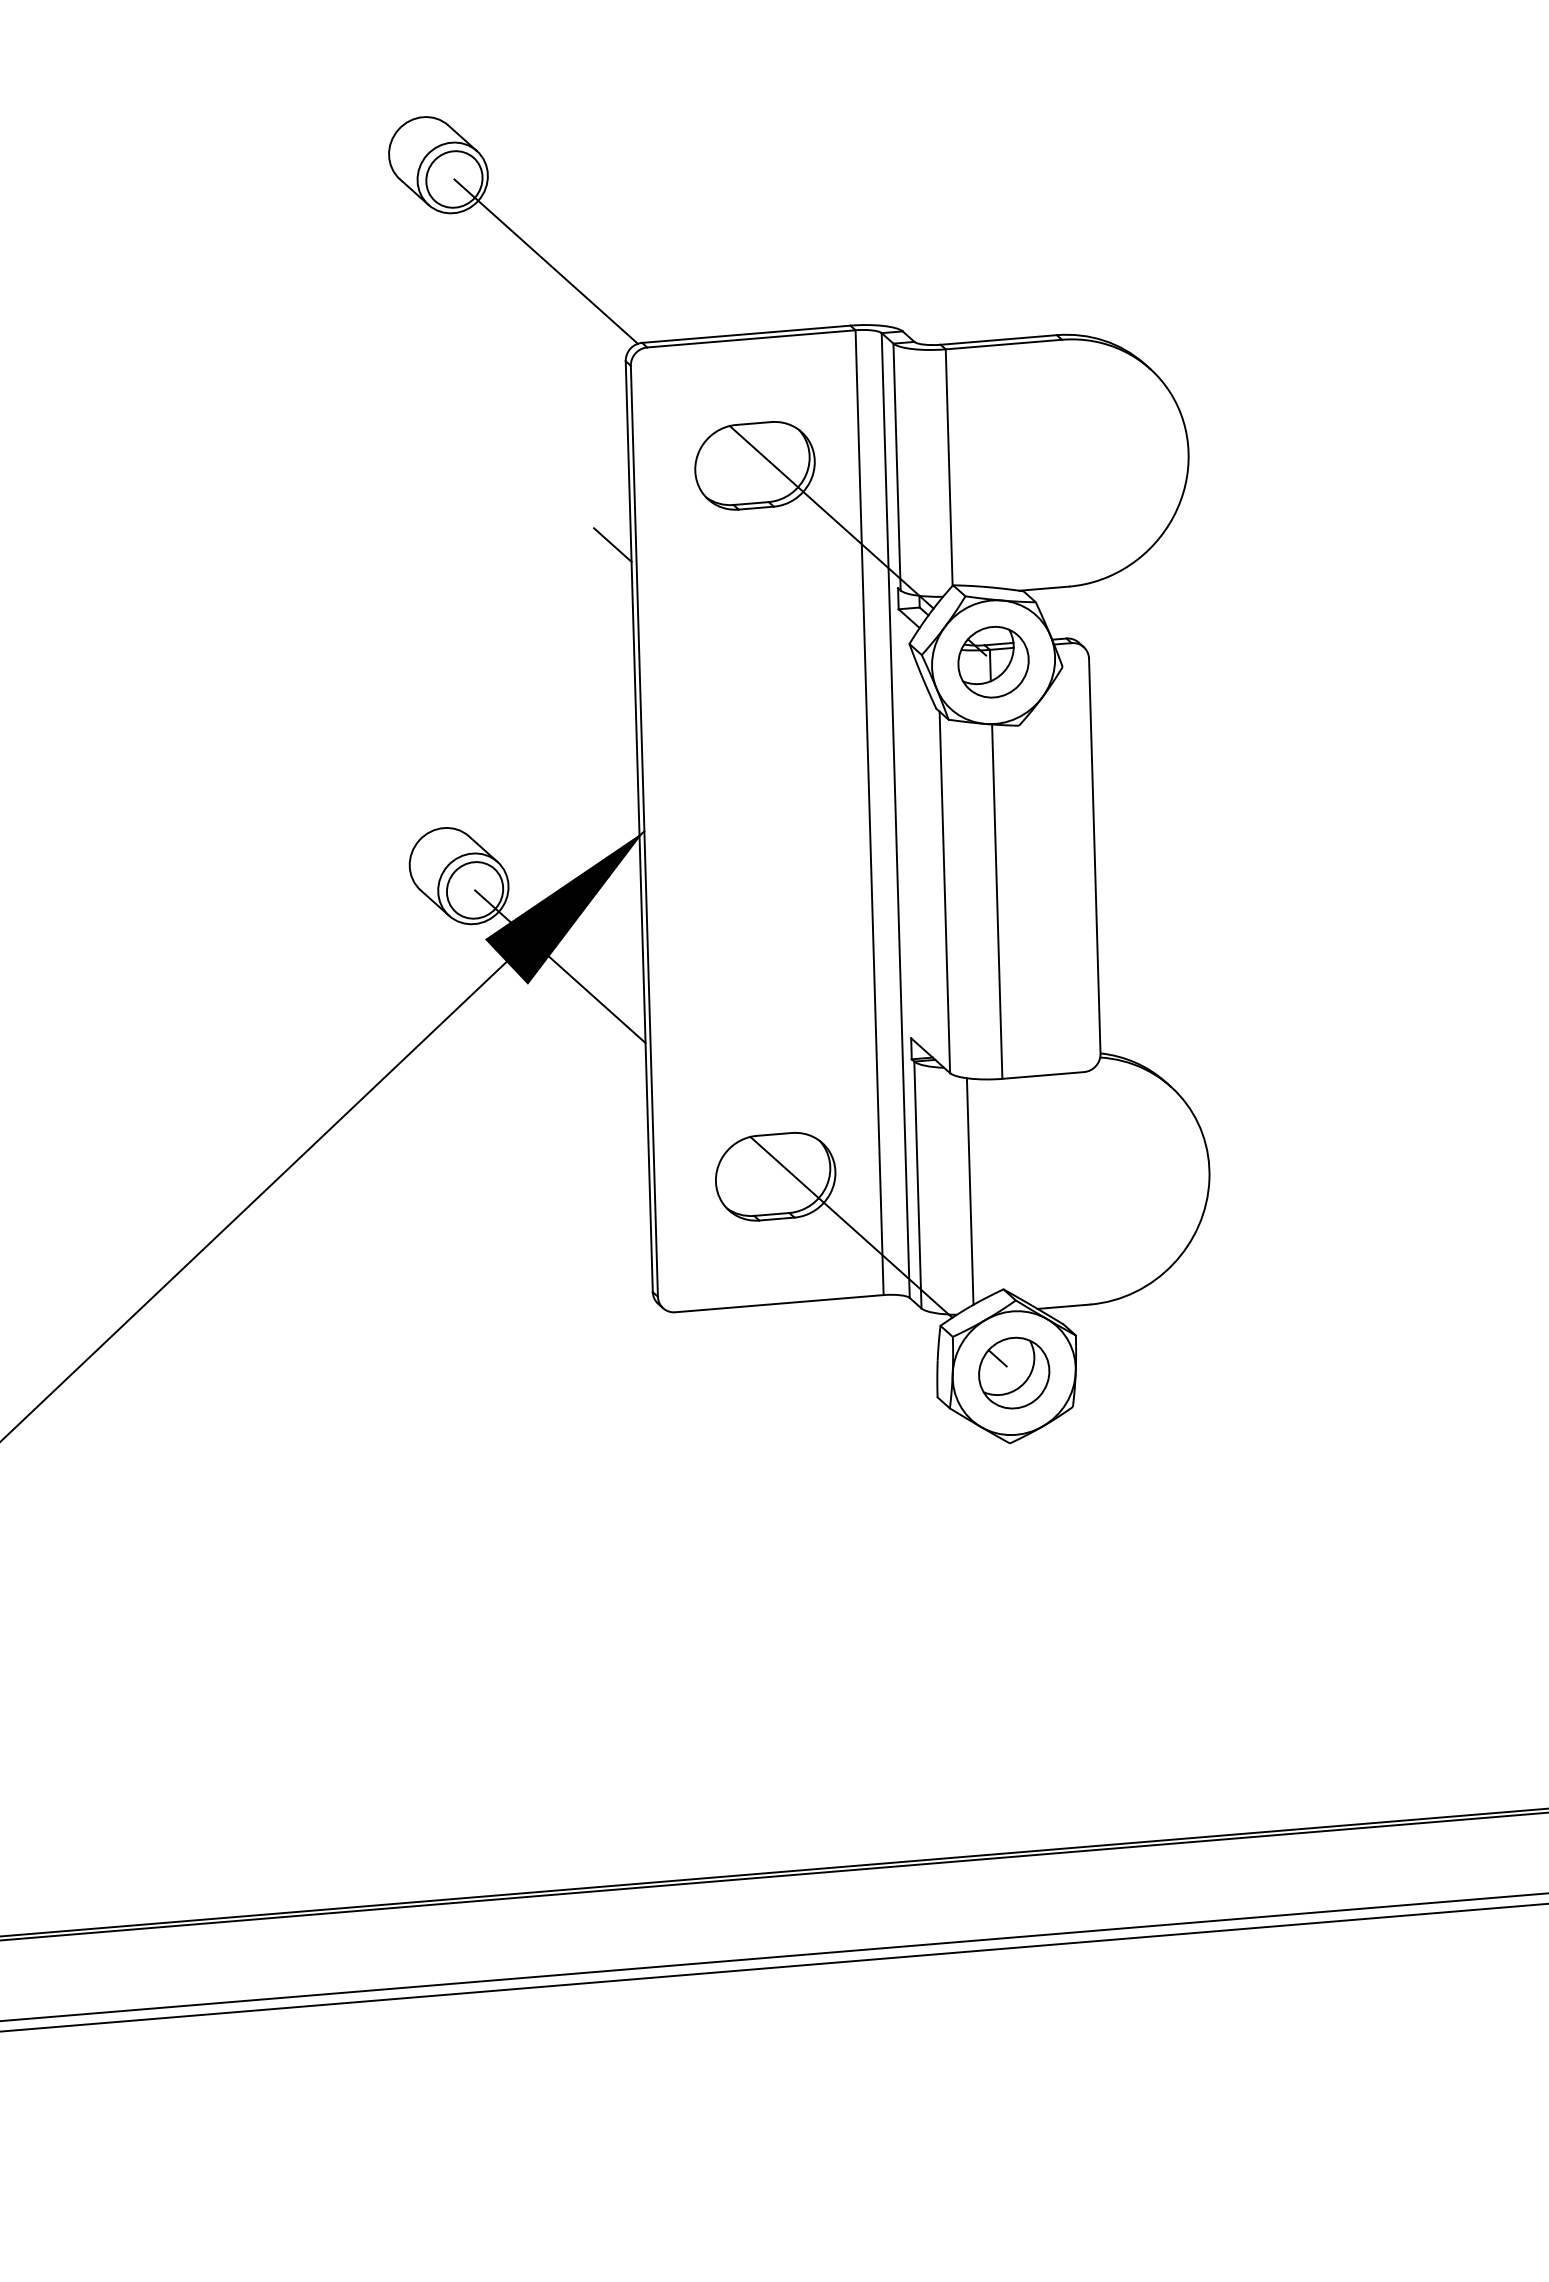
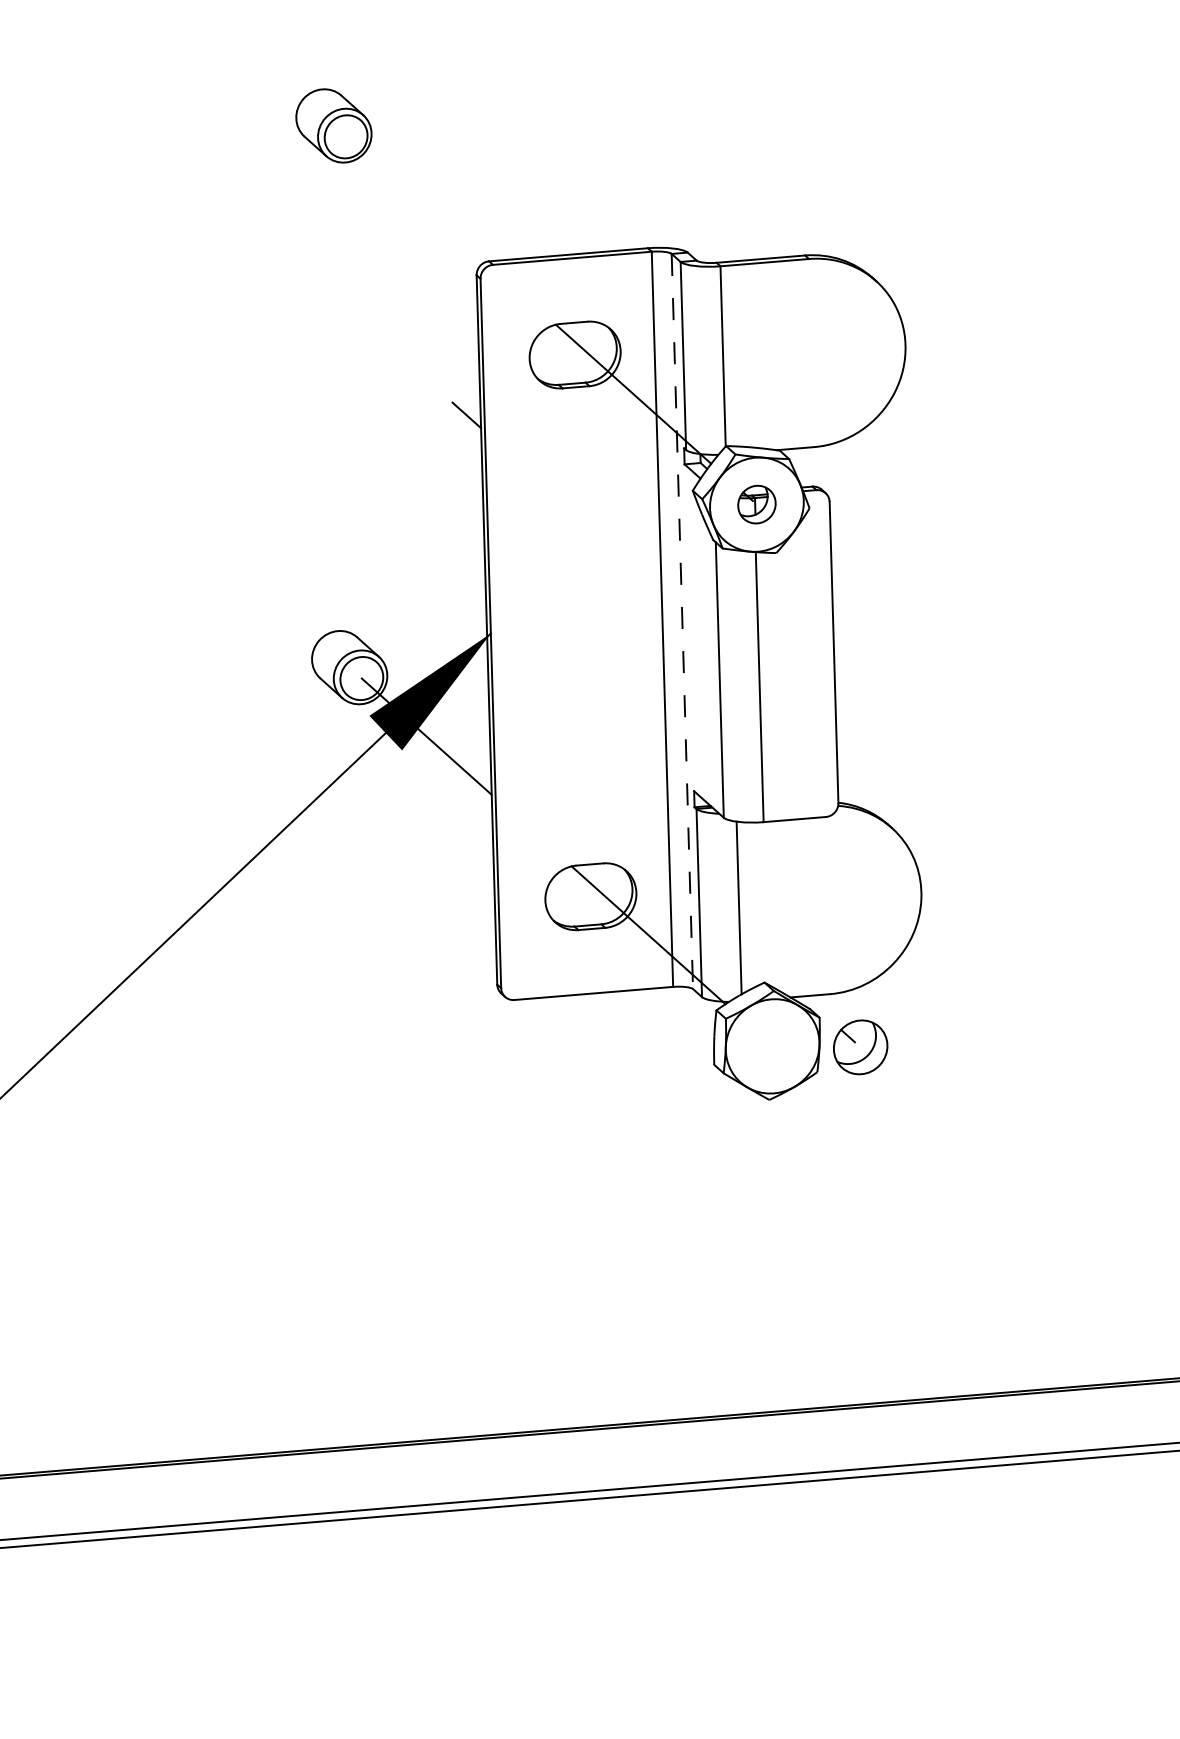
line: (545, 261) -> (415, 199), removed
part: (993, 661) -> (756, 504), size x0.7
line: (895, 815) -> (682, 621), solid -> dashed
part: (1014, 1373) -> (860, 1047), moved

